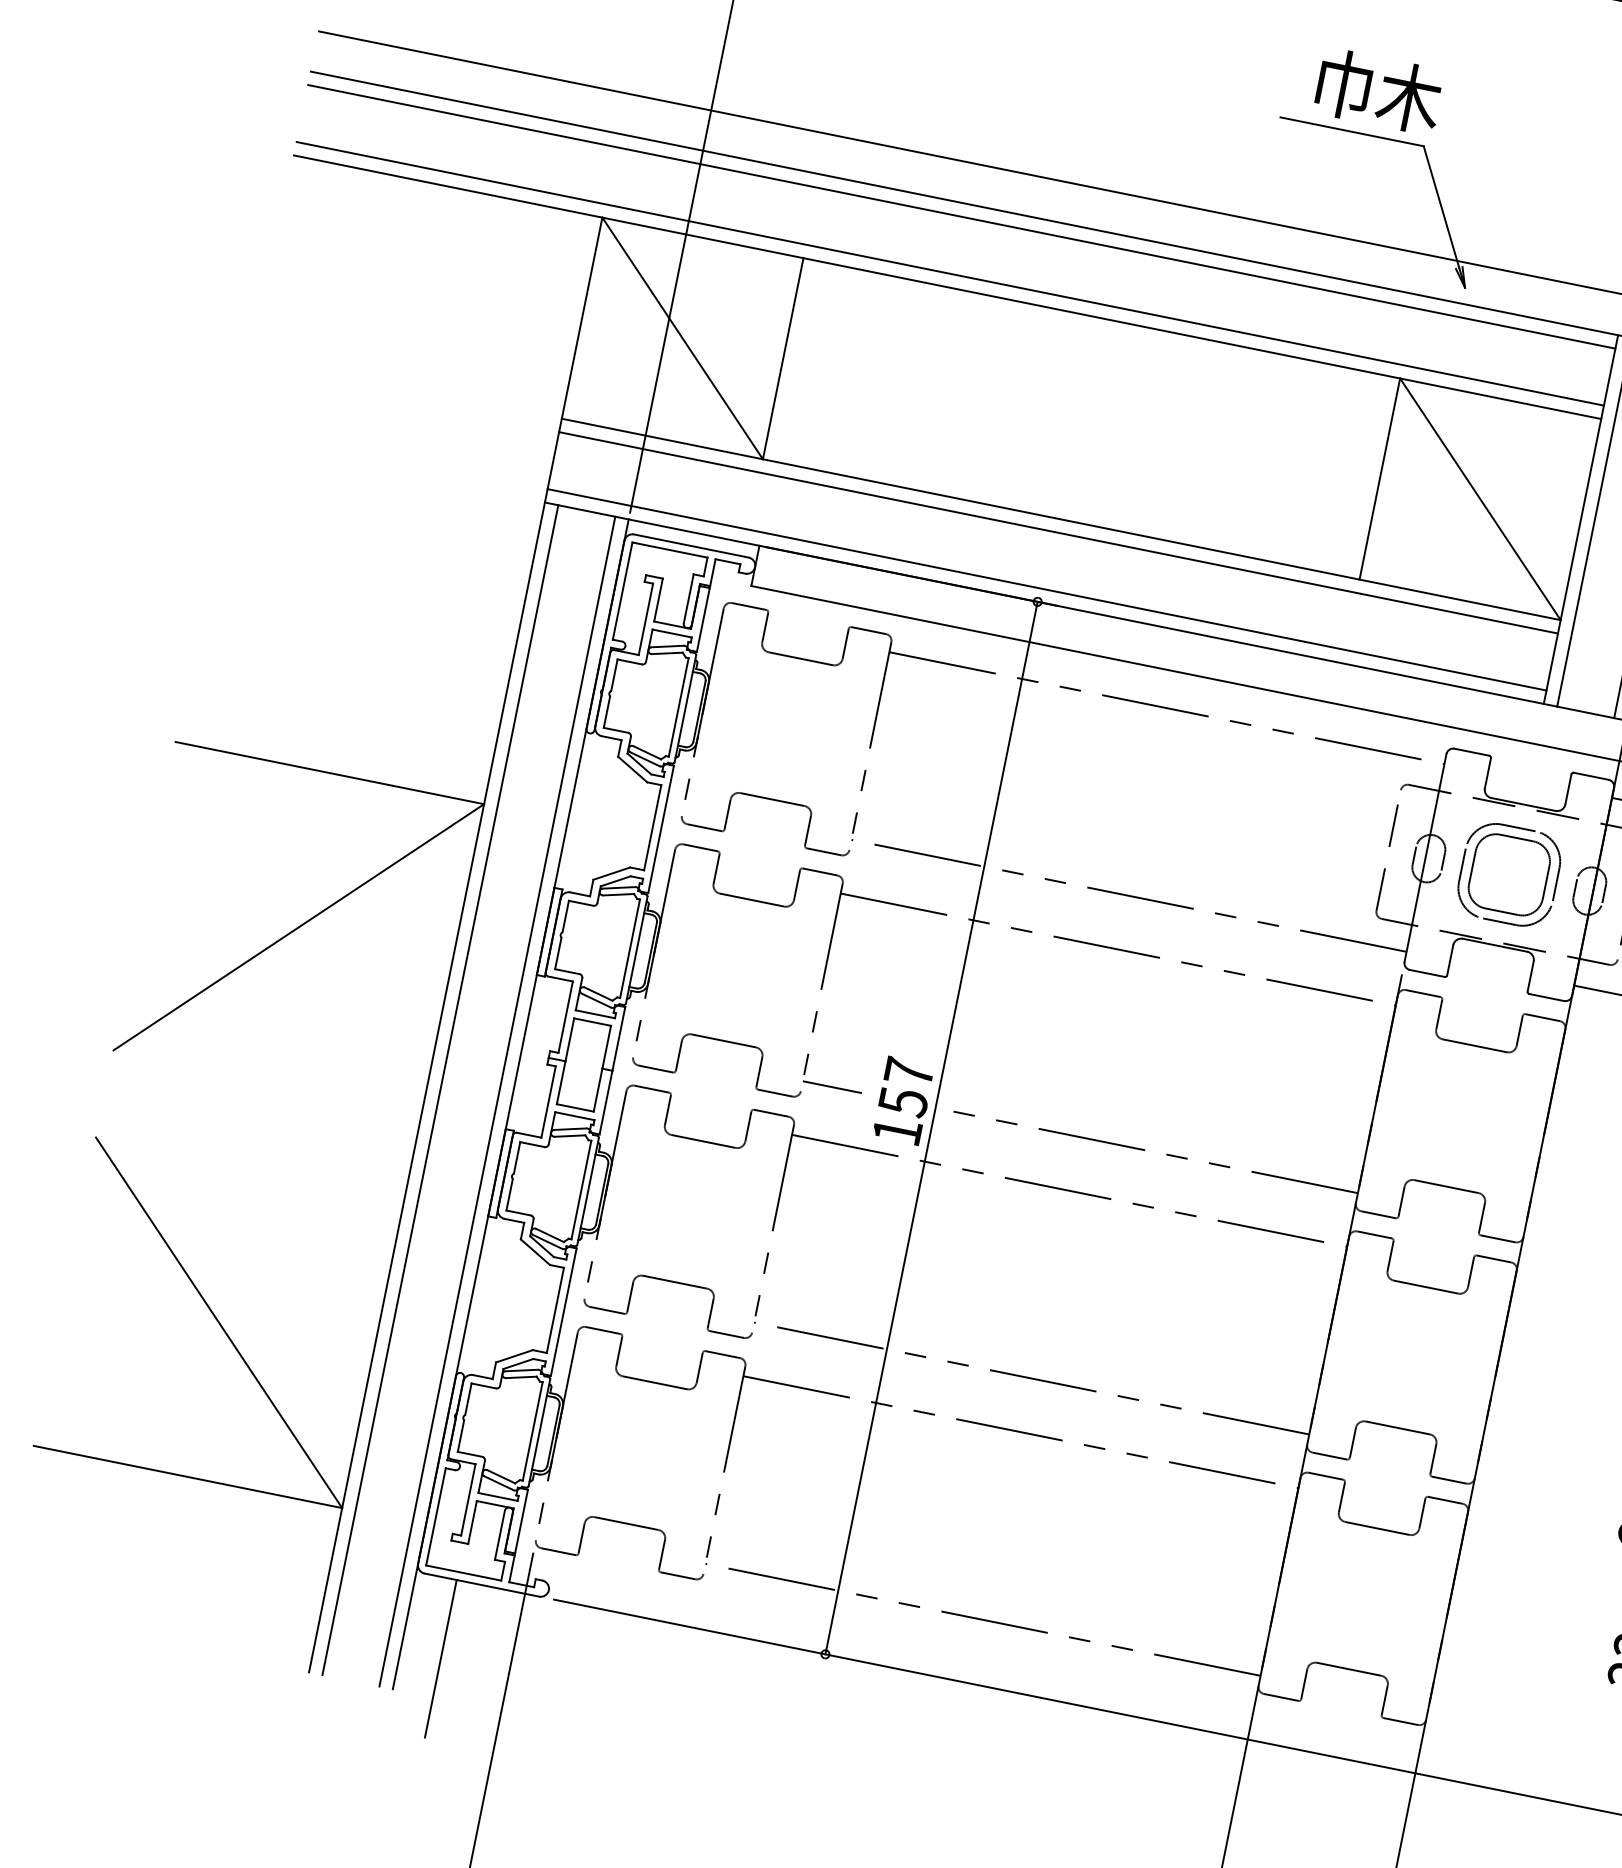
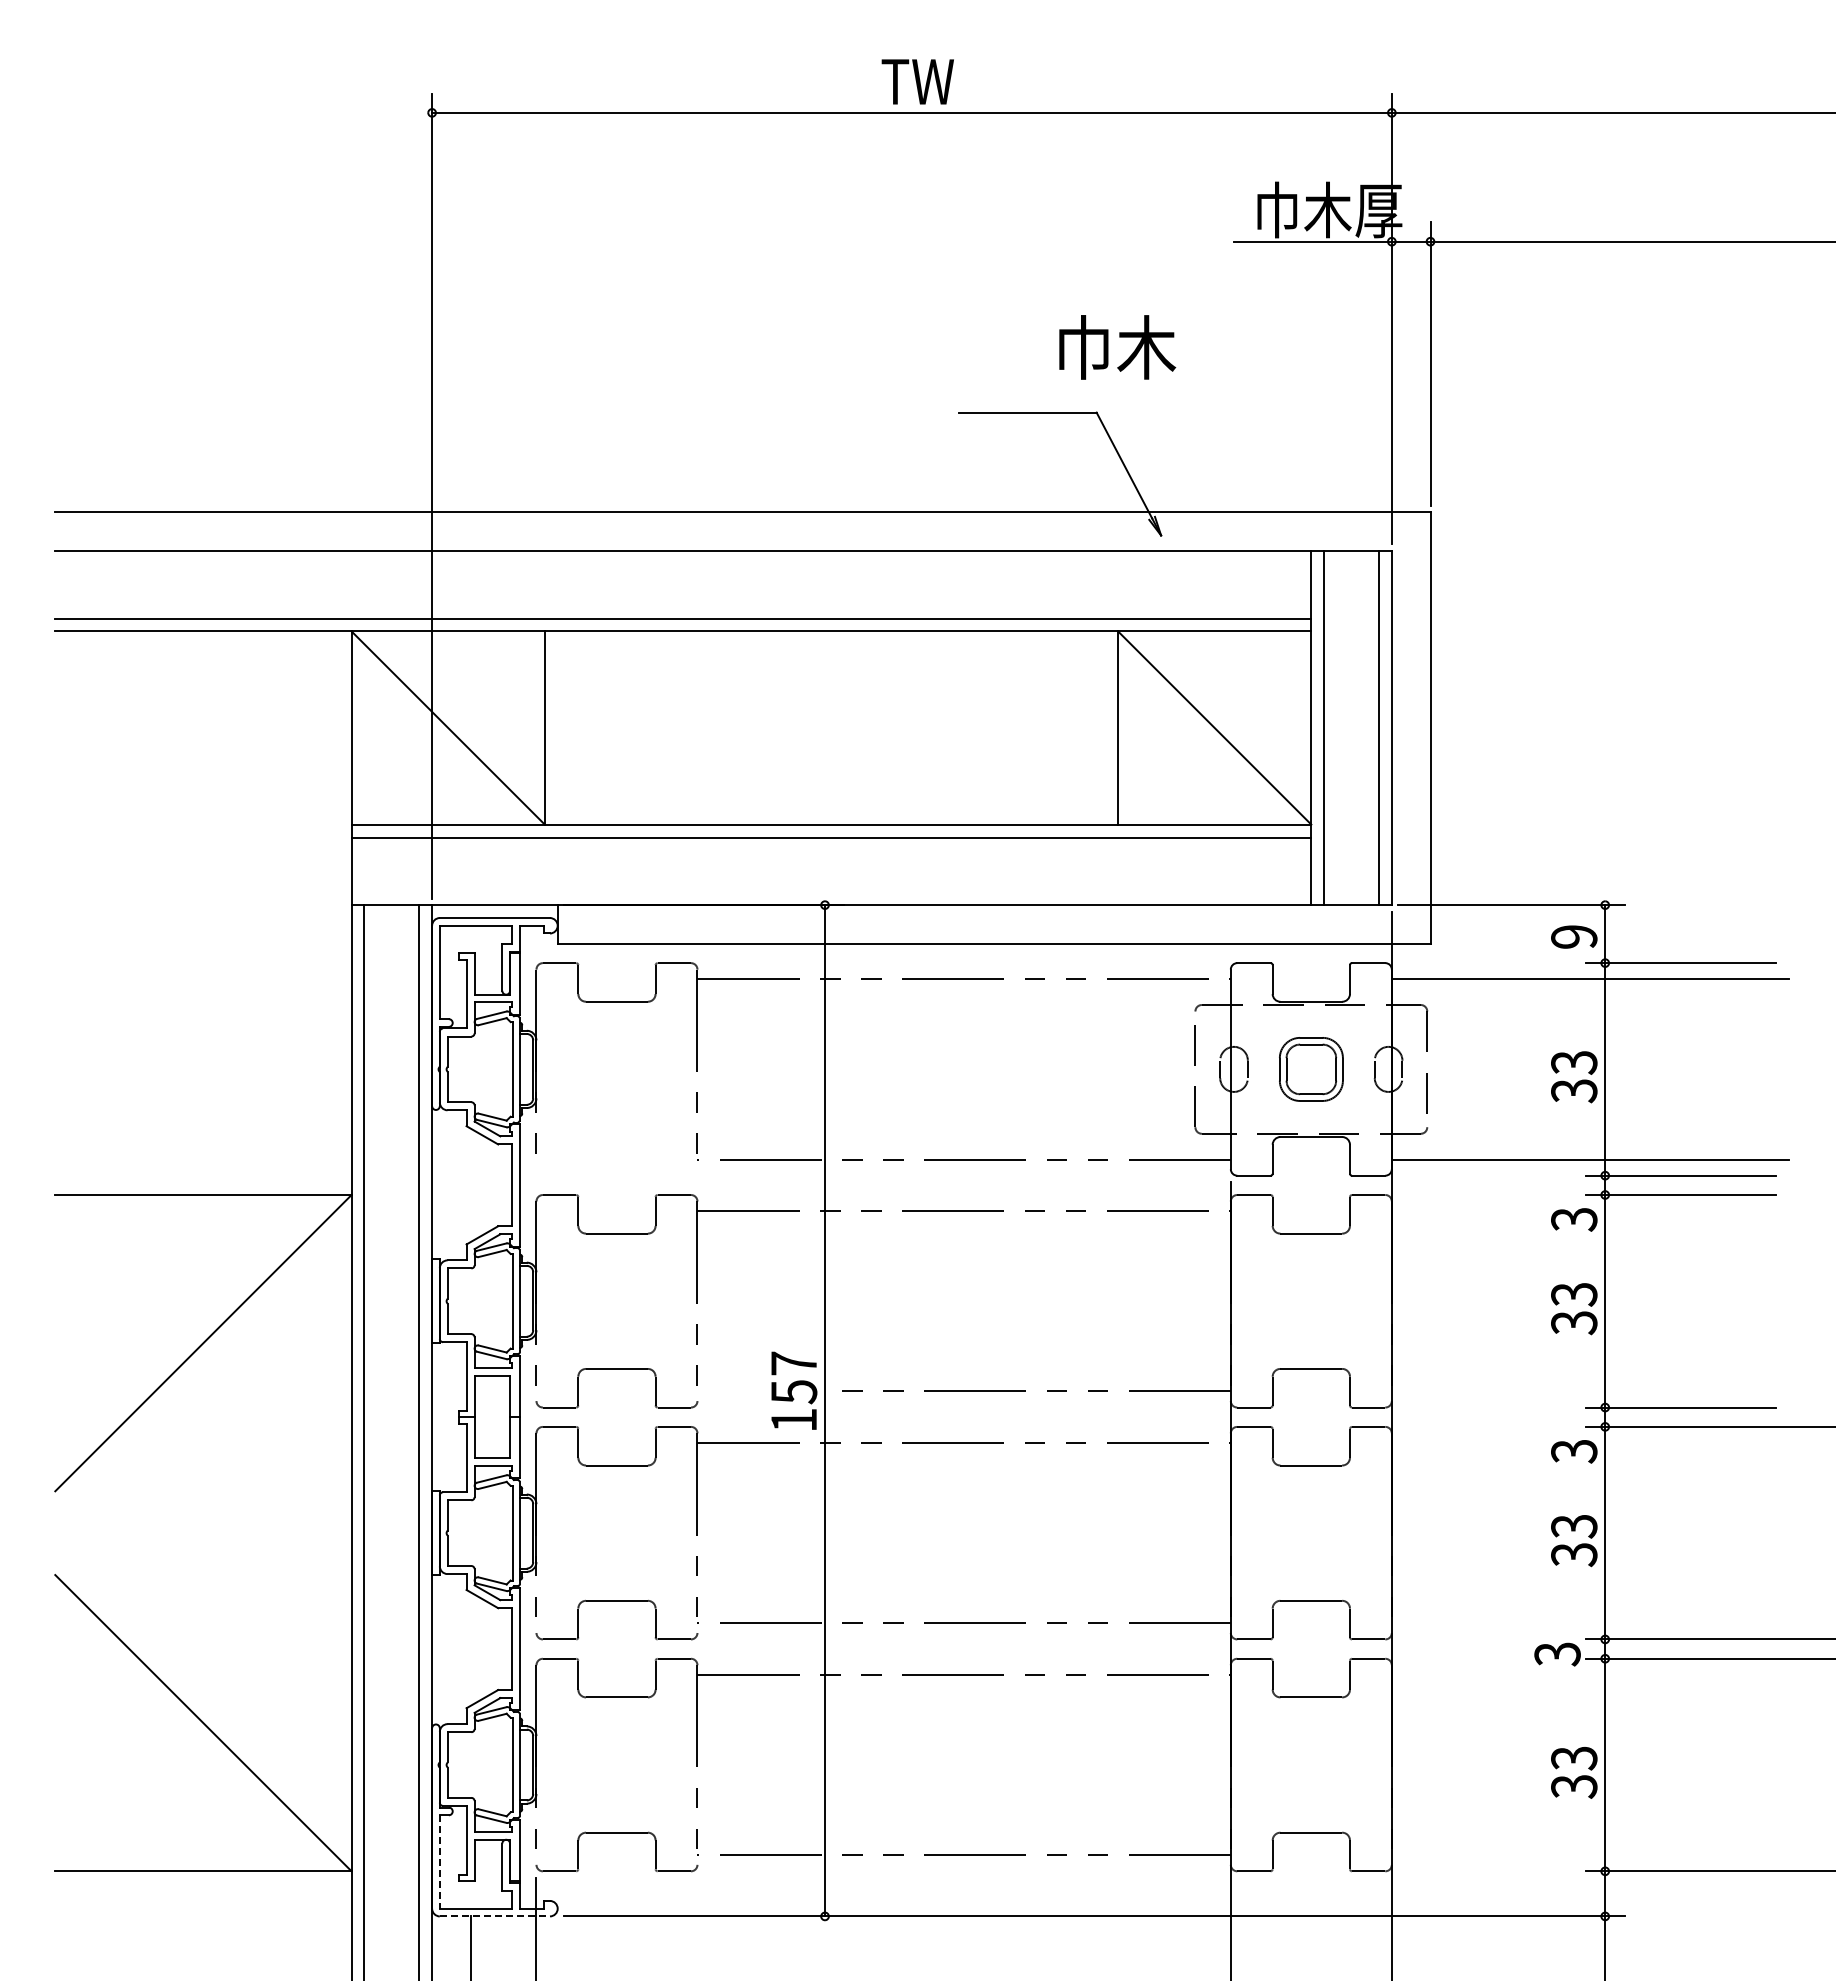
text: (1379, 91) -> (1117, 347), moved
line: (962, 216) -> (683, 563), removed
line: (1047, 590) -> (831, 892), removed
part: (771, 799) -> (616, 1137), removed
part: (1509, 875) -> (1311, 1069), size x0.7
line: (832, 1087) -> (725, 1391), removed
line: (435, 1516) -> (439, 1861), solid -> dashed
line: (482, 1585) -> (495, 1916), solid -> dashed

